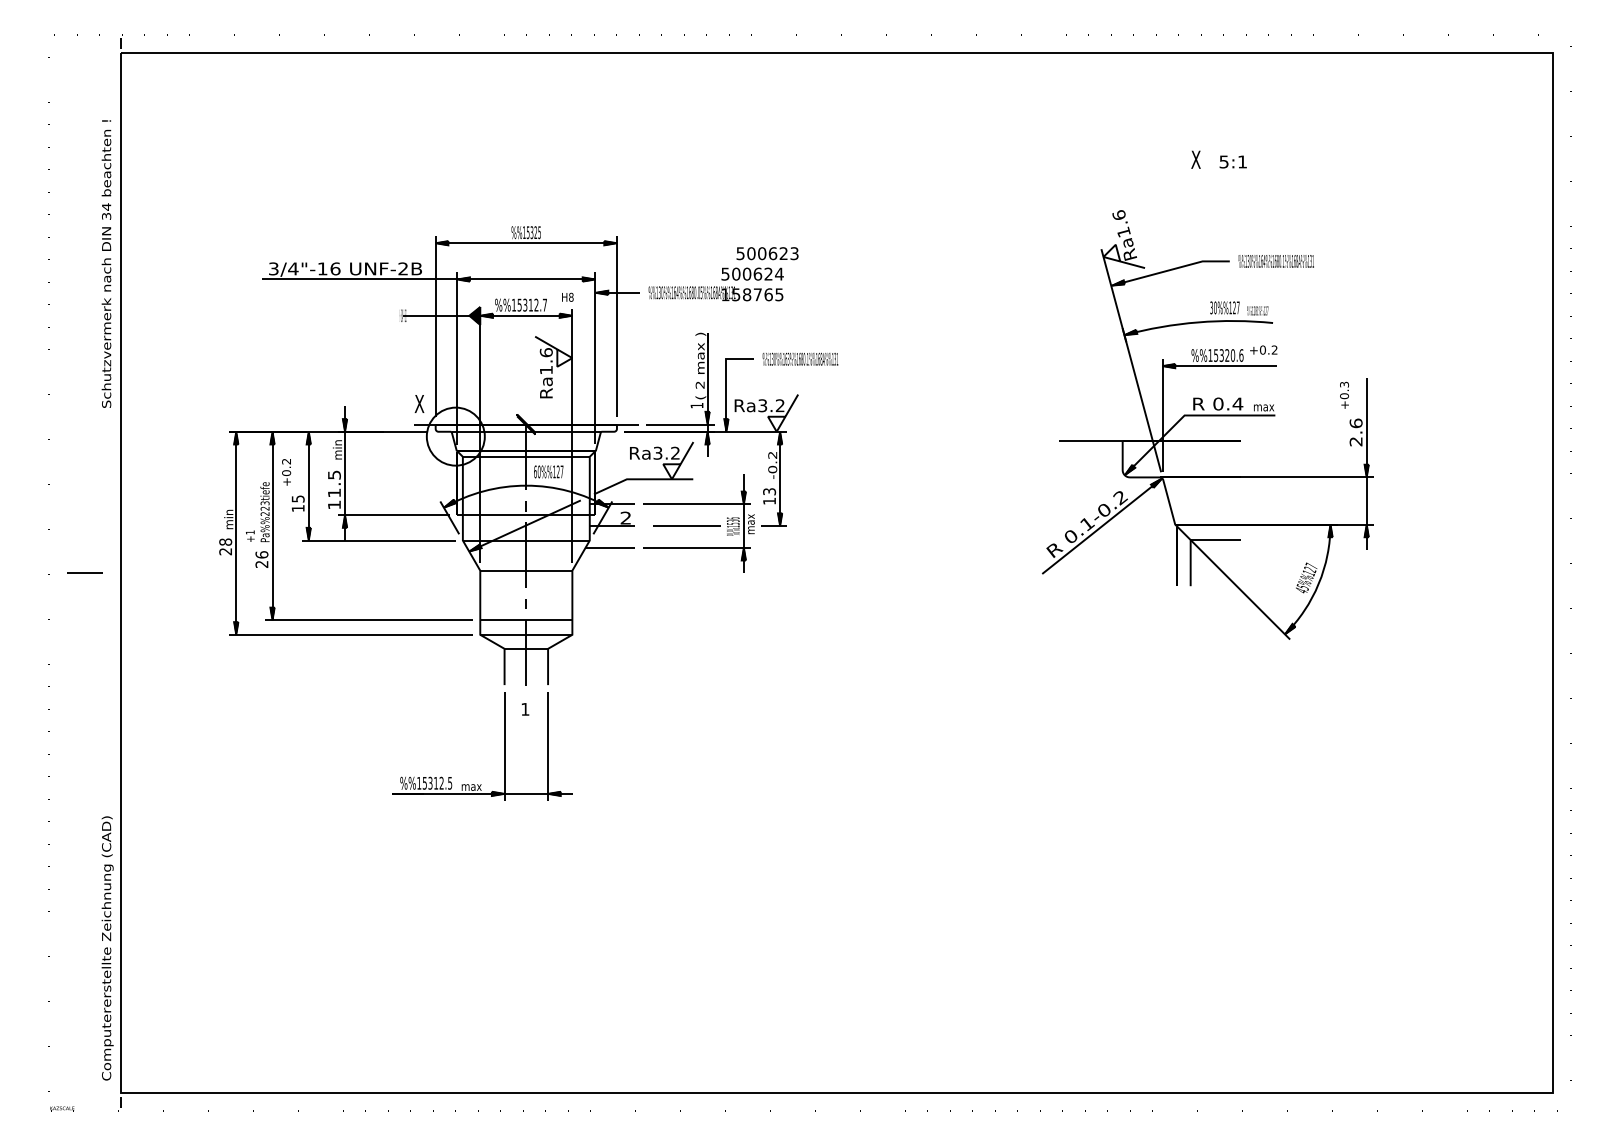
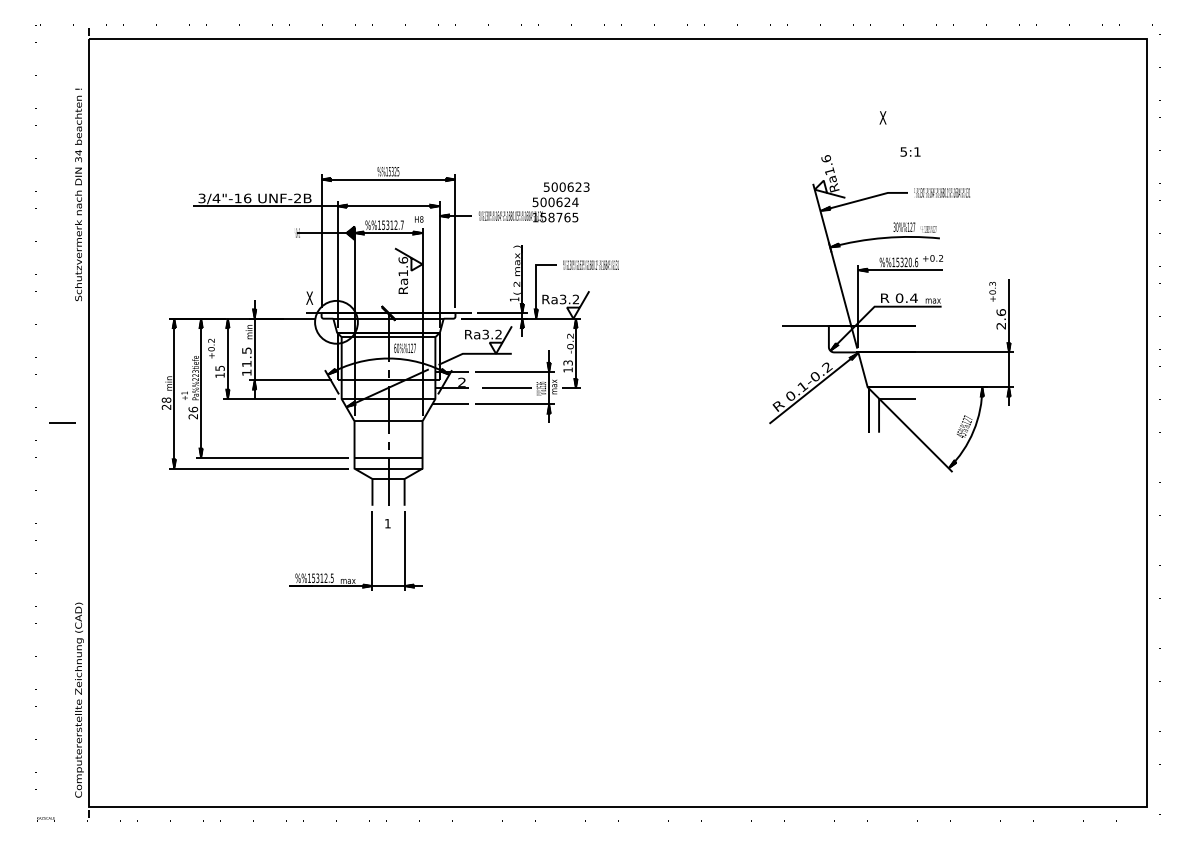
text: (1232, 161) -> (909, 151), moved

